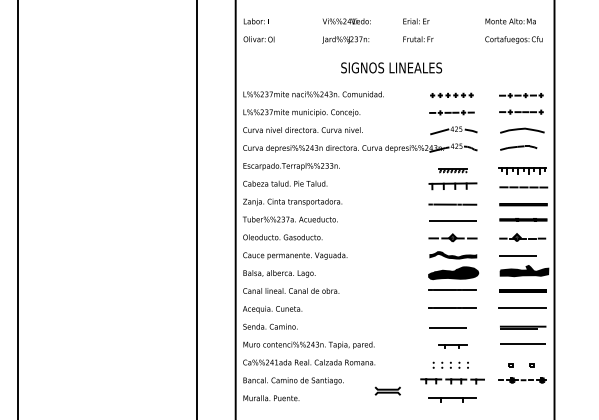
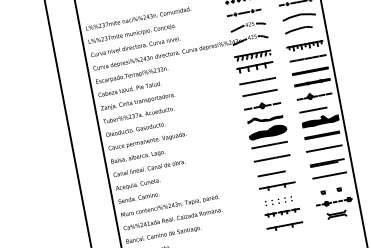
part: (452, 170) -> (252, 55), size x1.67
part: (452, 346) -> (277, 186), size x1.67
part: (452, 381) -> (282, 213), size x0.71
part: (387, 390) -> (336, 214), moved

